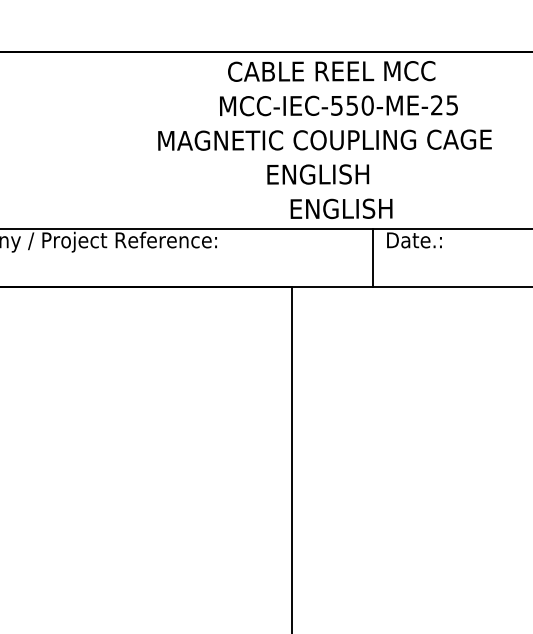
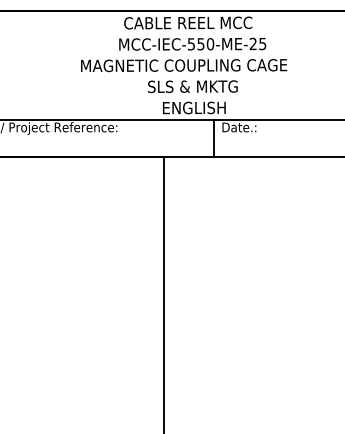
text: (338, 174) -> (192, 86), ENGLISH -> SLS & MKTG

